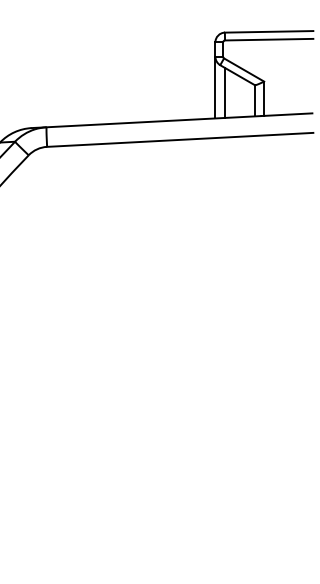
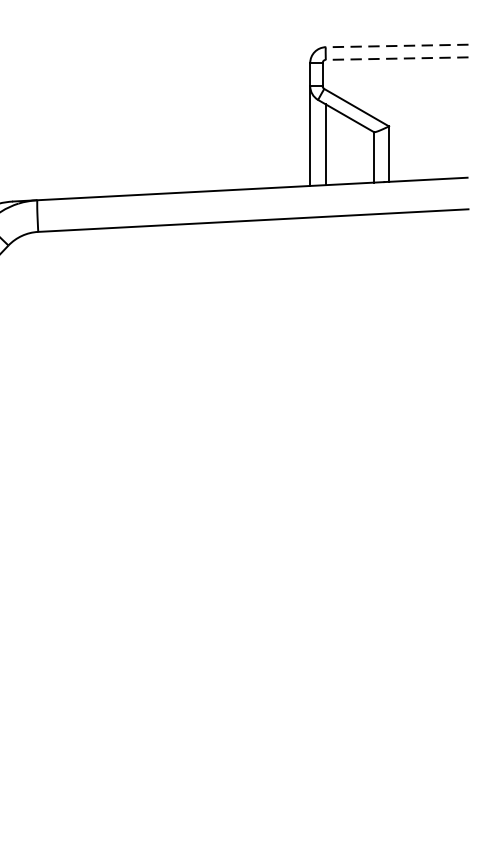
line: (268, 31) -> (396, 45), solid -> dashed
line: (268, 39) -> (396, 58), solid -> dashed

